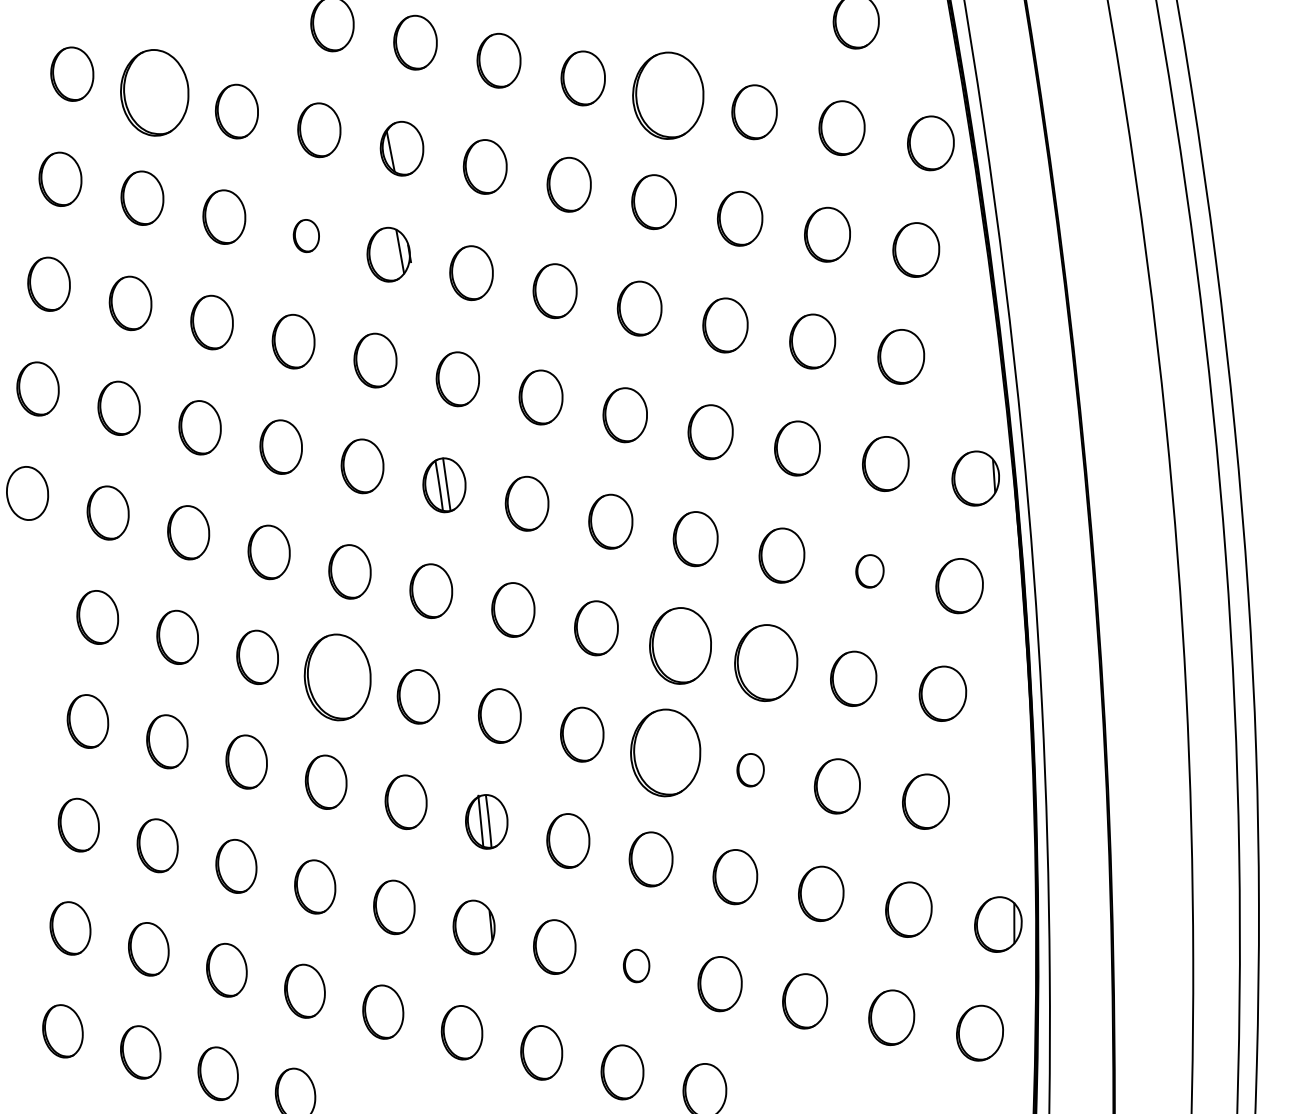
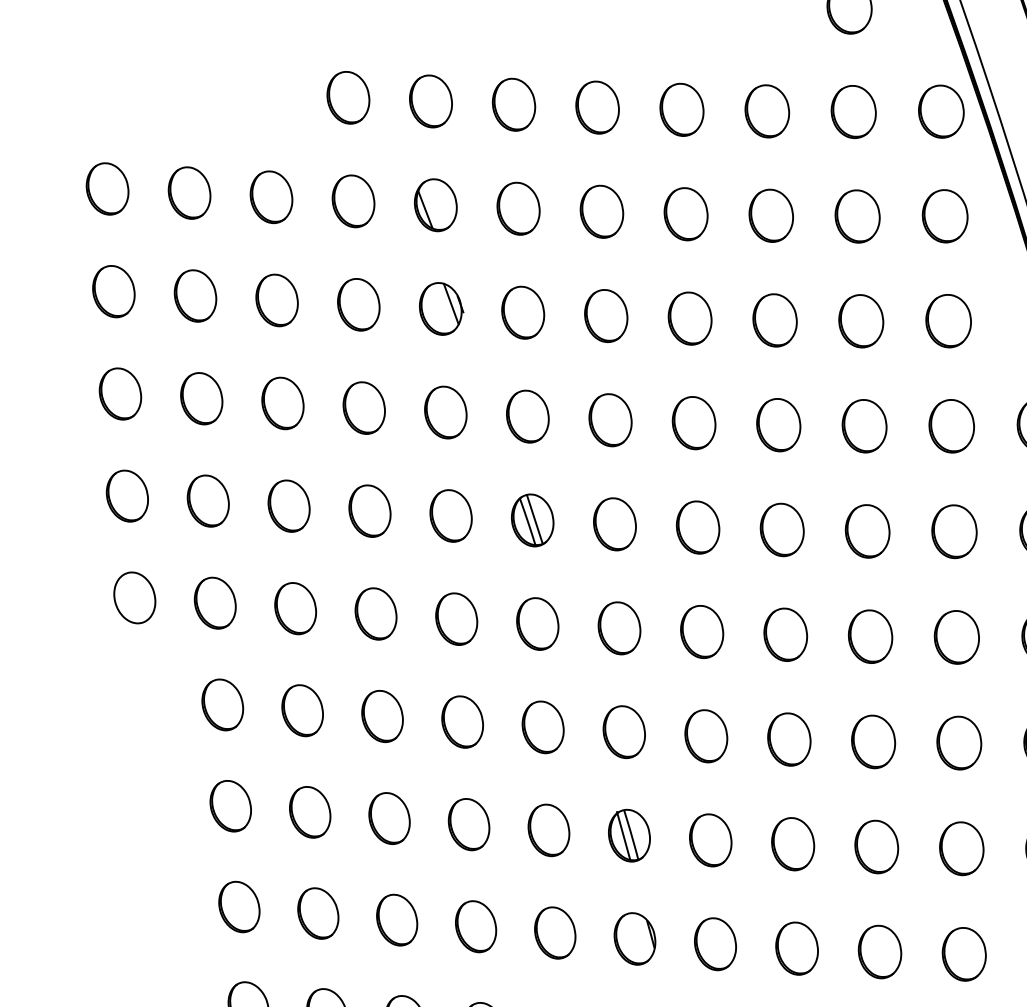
part: (154, 92) -> (189, 192), size x0.62
part: (668, 95) -> (682, 109), size x0.62
part: (306, 235) -> (358, 304), size x1.67
part: (869, 571) -> (954, 531), size x1.67
part: (680, 645) -> (785, 634), size x0.71
part: (766, 662) -> (870, 636), size x0.71
part: (337, 676) -> (462, 721), size x0.62
part: (665, 752) -> (789, 739), size x0.62
part: (750, 770) -> (873, 742), size x1.67
part: (636, 965) -> (796, 948), size x1.67

